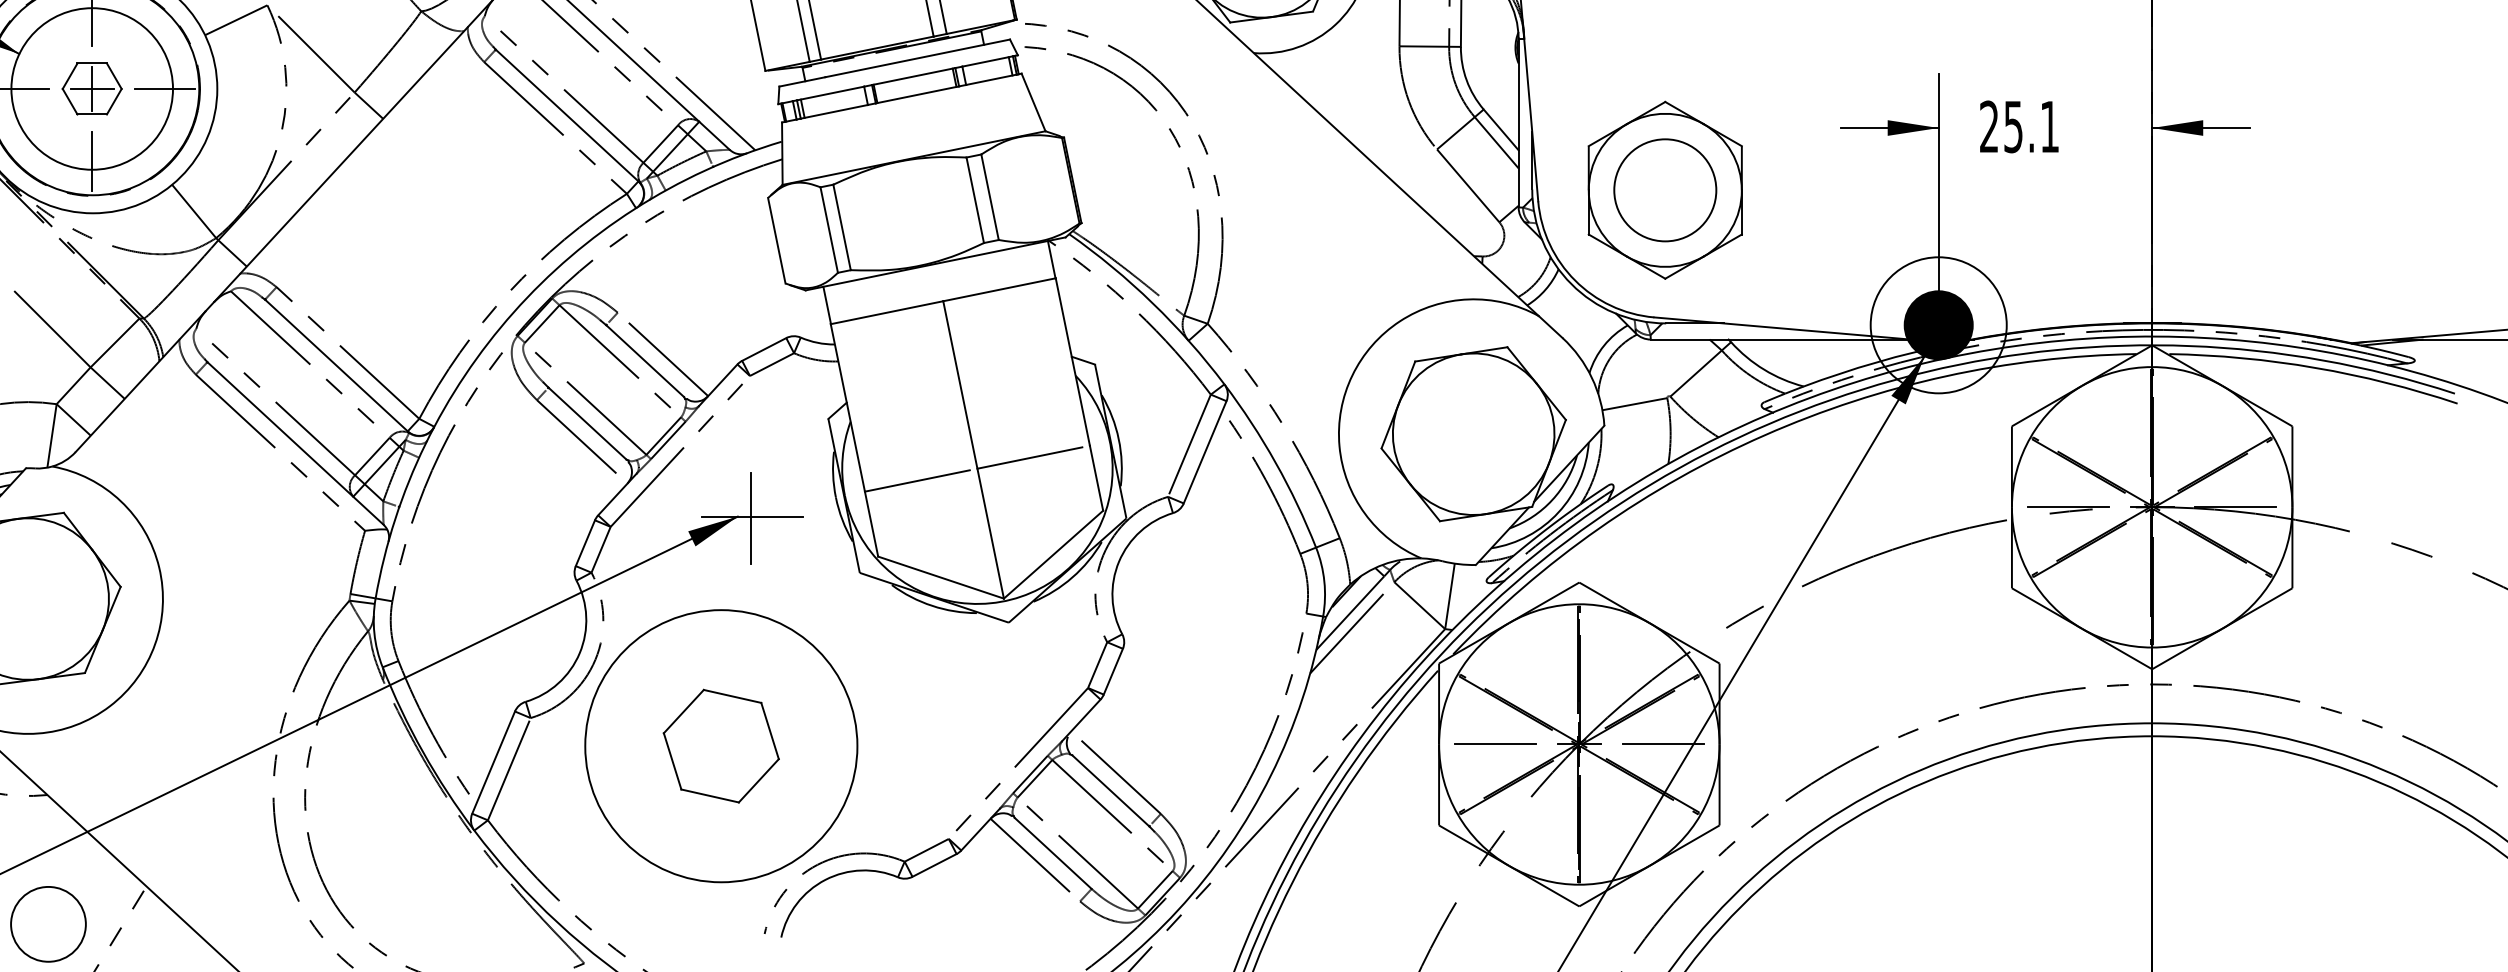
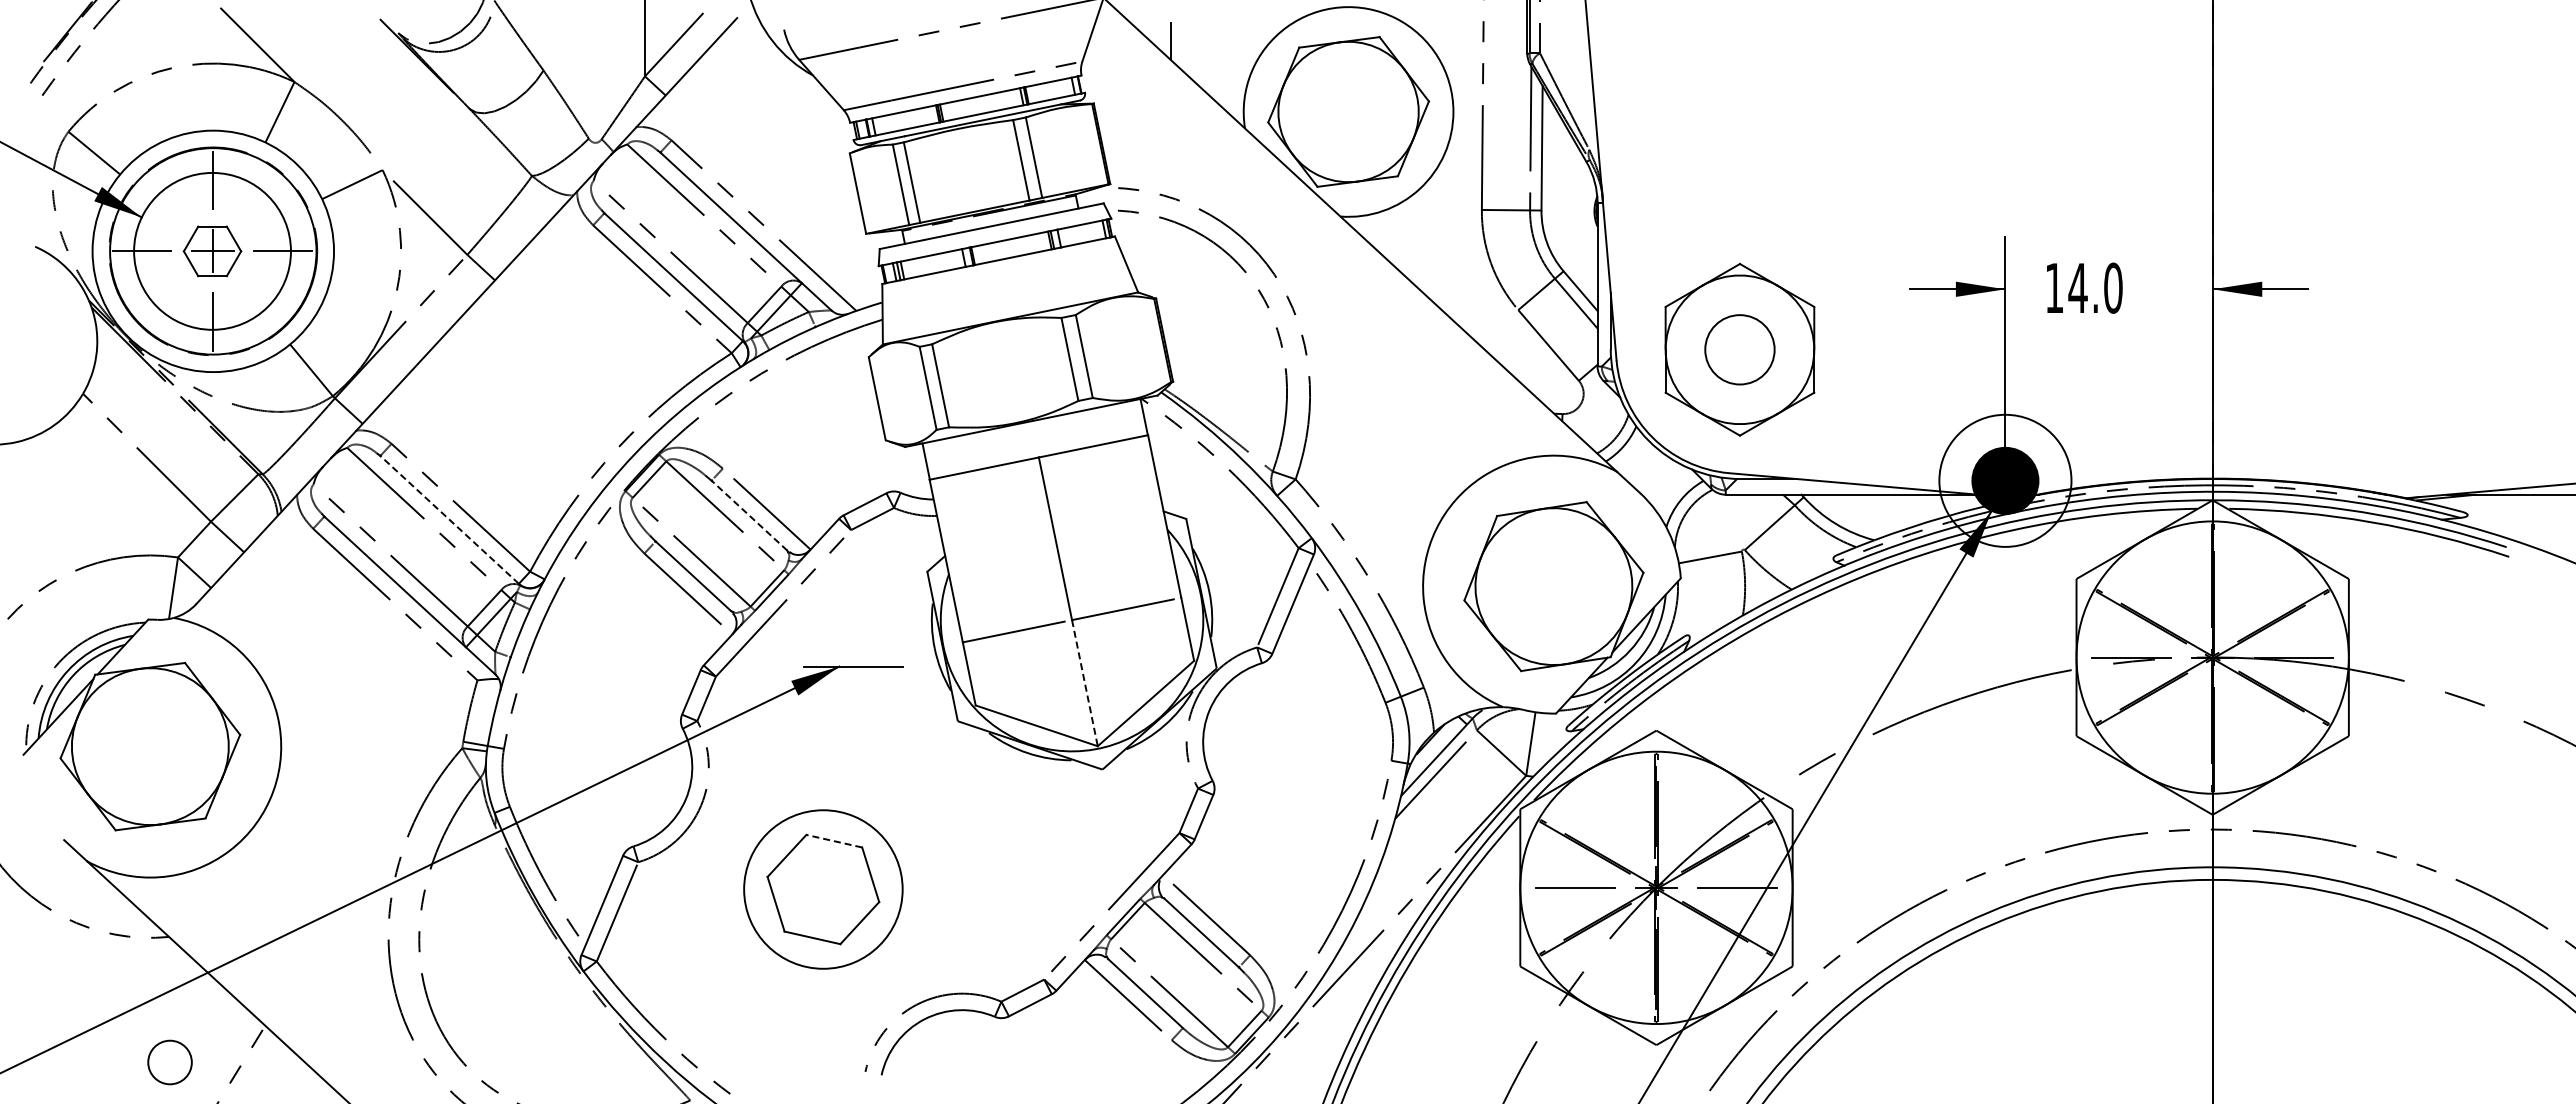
text: (2019, 126) -> (2083, 287), 25.1 -> 14.0
circle: (1664, 190) -> (1739, 349), size x0.7
line: (645, 360) -> (749, 515), solid -> dashed
line: (336, 365) -> (449, 519), solid -> dashed
line: (751, 518) -> (852, 668), removed
line: (991, 534) -> (1085, 683), solid -> dashed
line: (732, 696) -> (834, 841), solid -> dashed
circle: (721, 746) -> (823, 889), size x0.6
circle: (47, 924) -> (169, 1062), size x0.6

